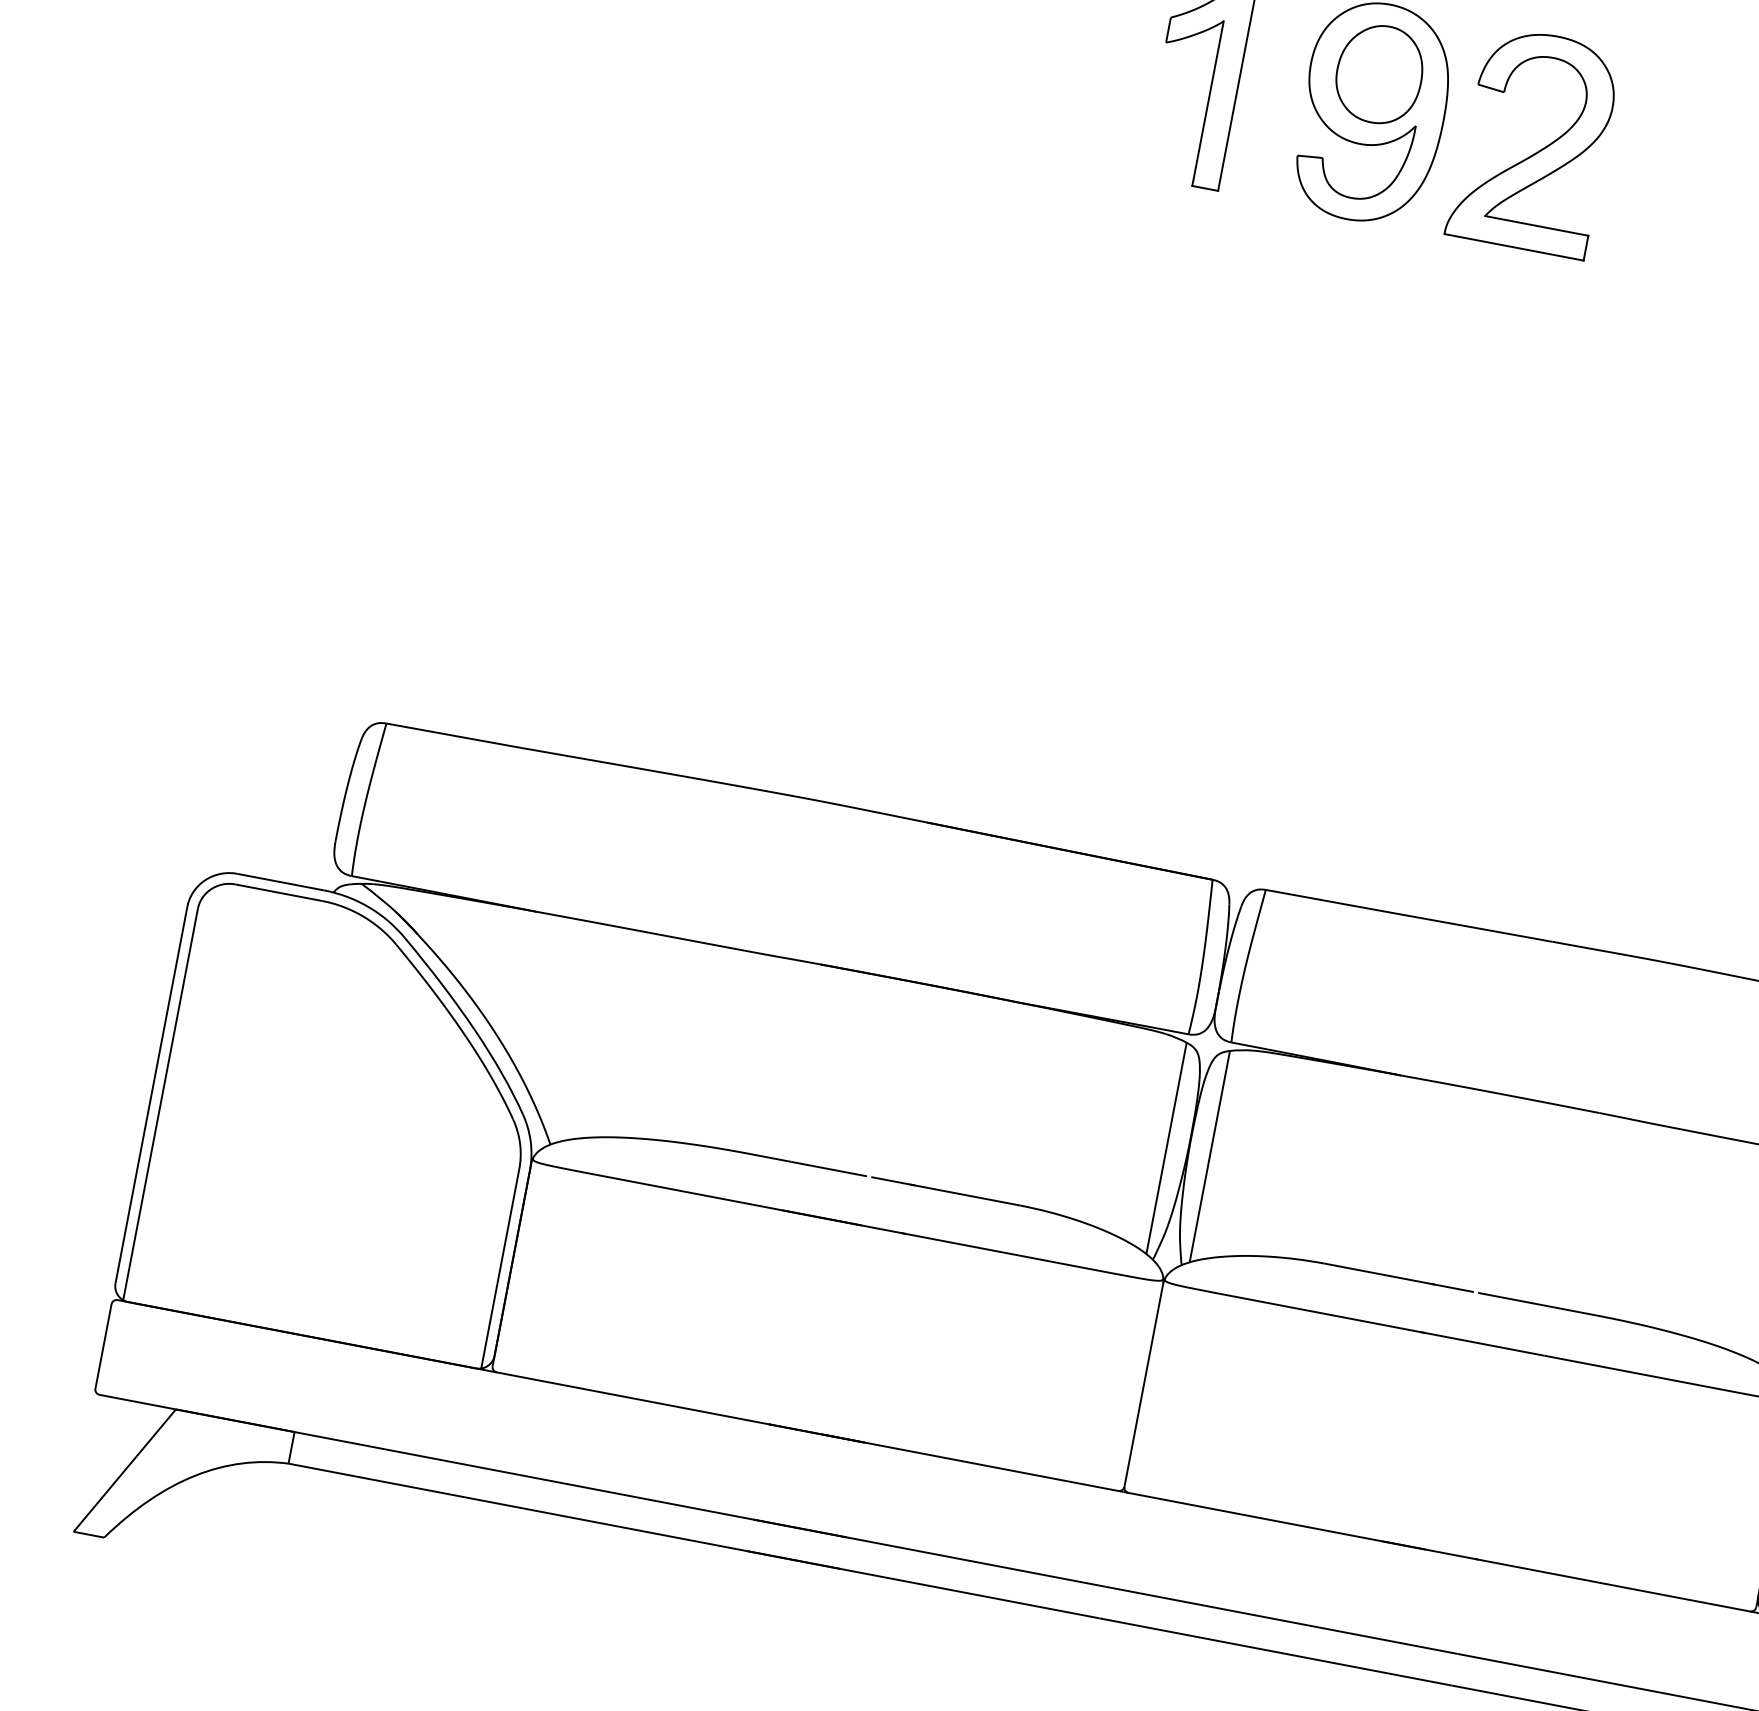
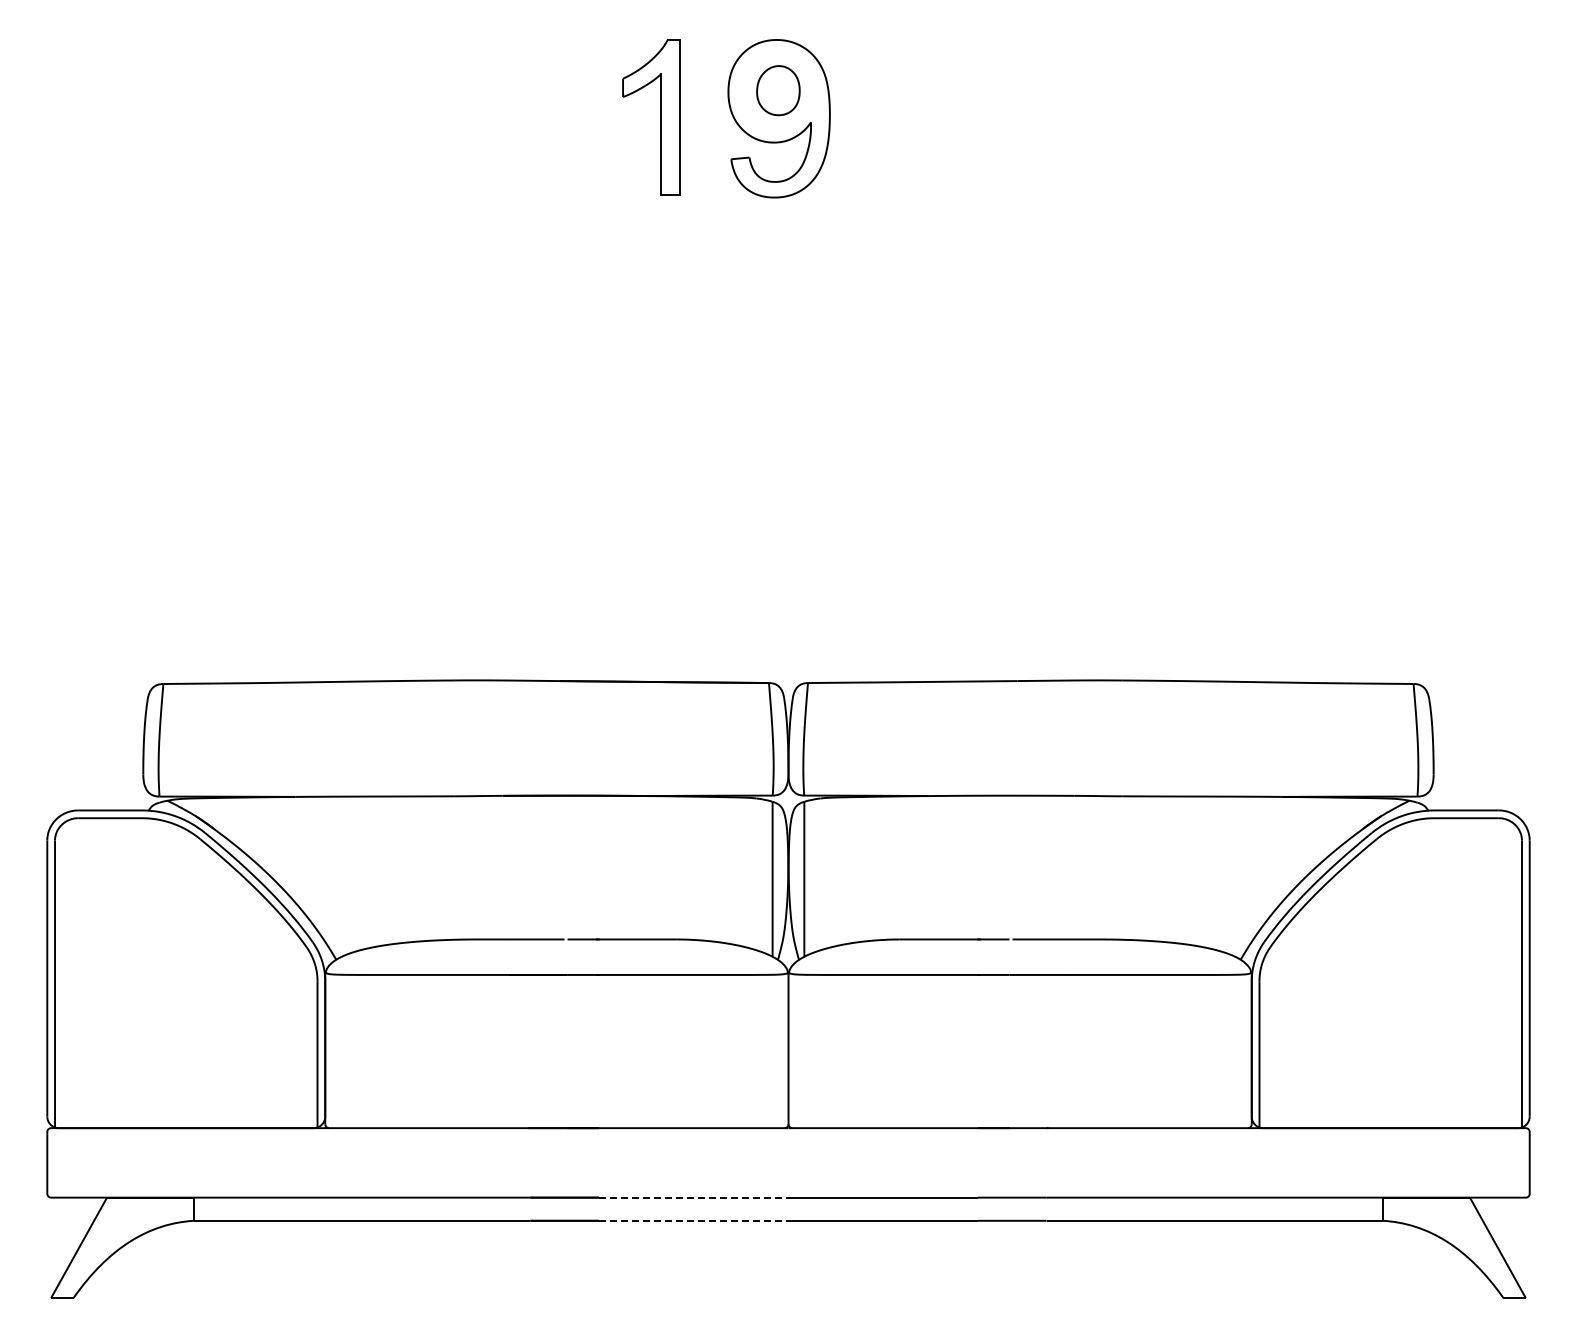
part: (1379, 74) -> (778, 90), size x0.7
part: (1539, 149) -> (901, 122), removed
line: (975, 1561) -> (693, 1197), solid -> dashed
line: (969, 1593) -> (693, 1220), solid -> dashed

